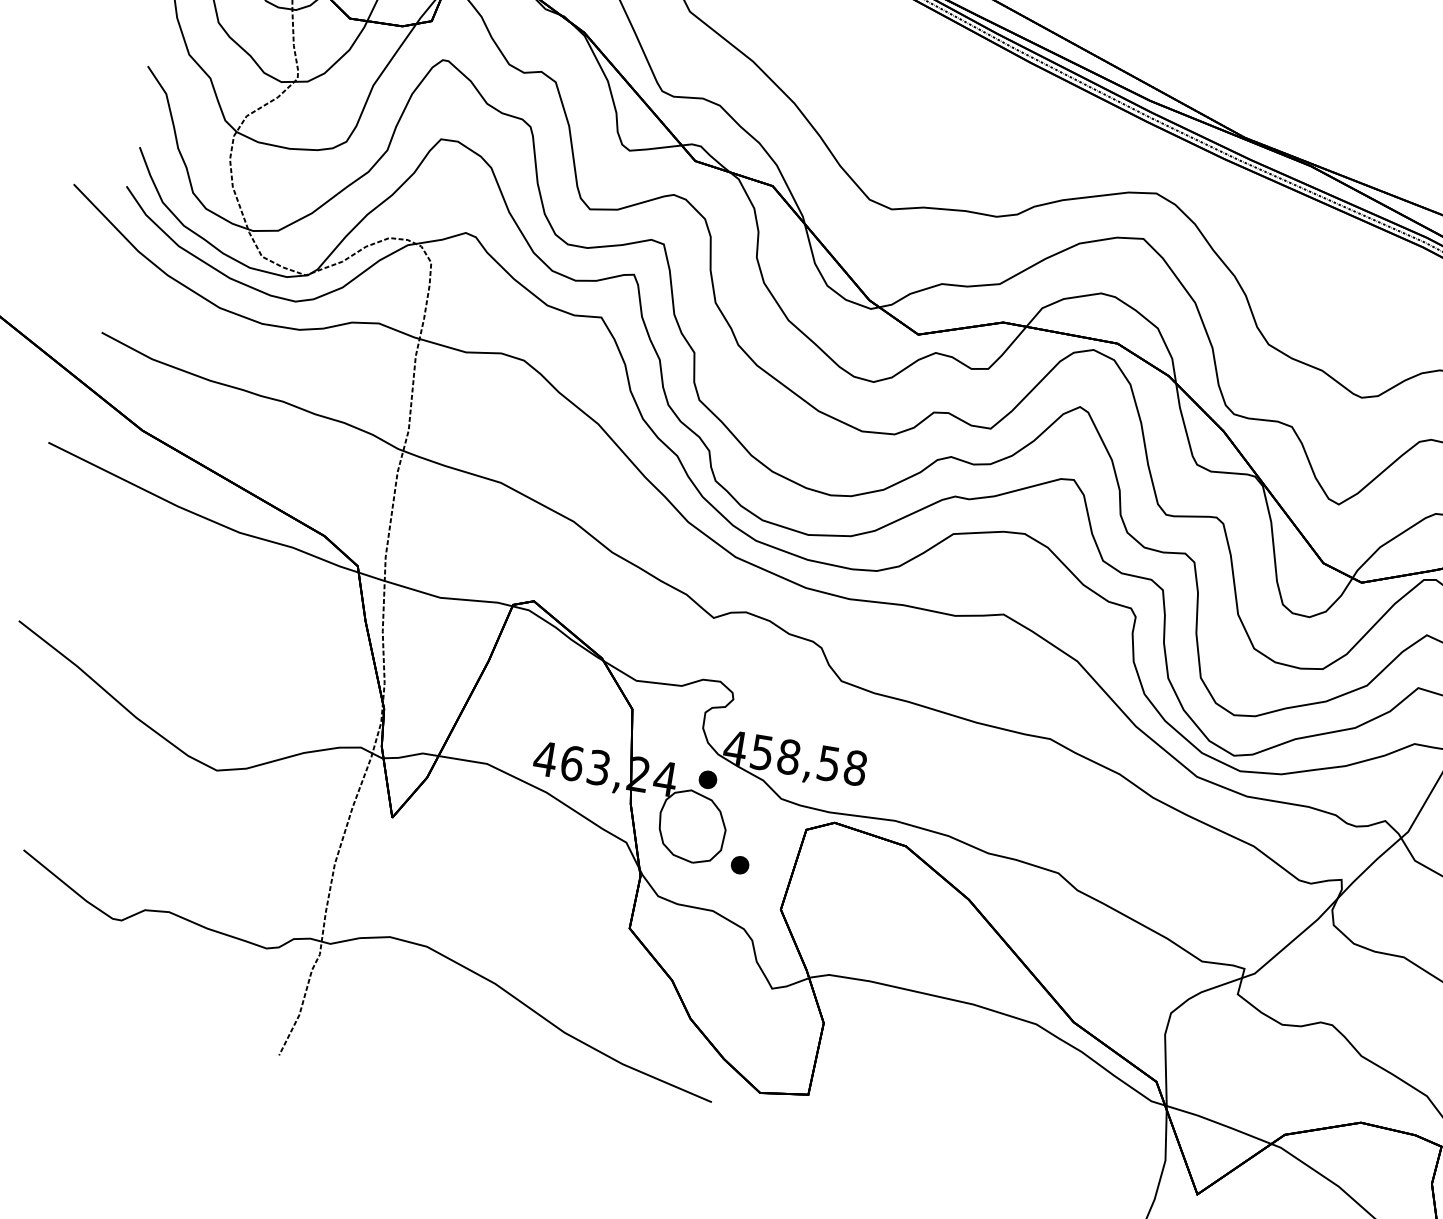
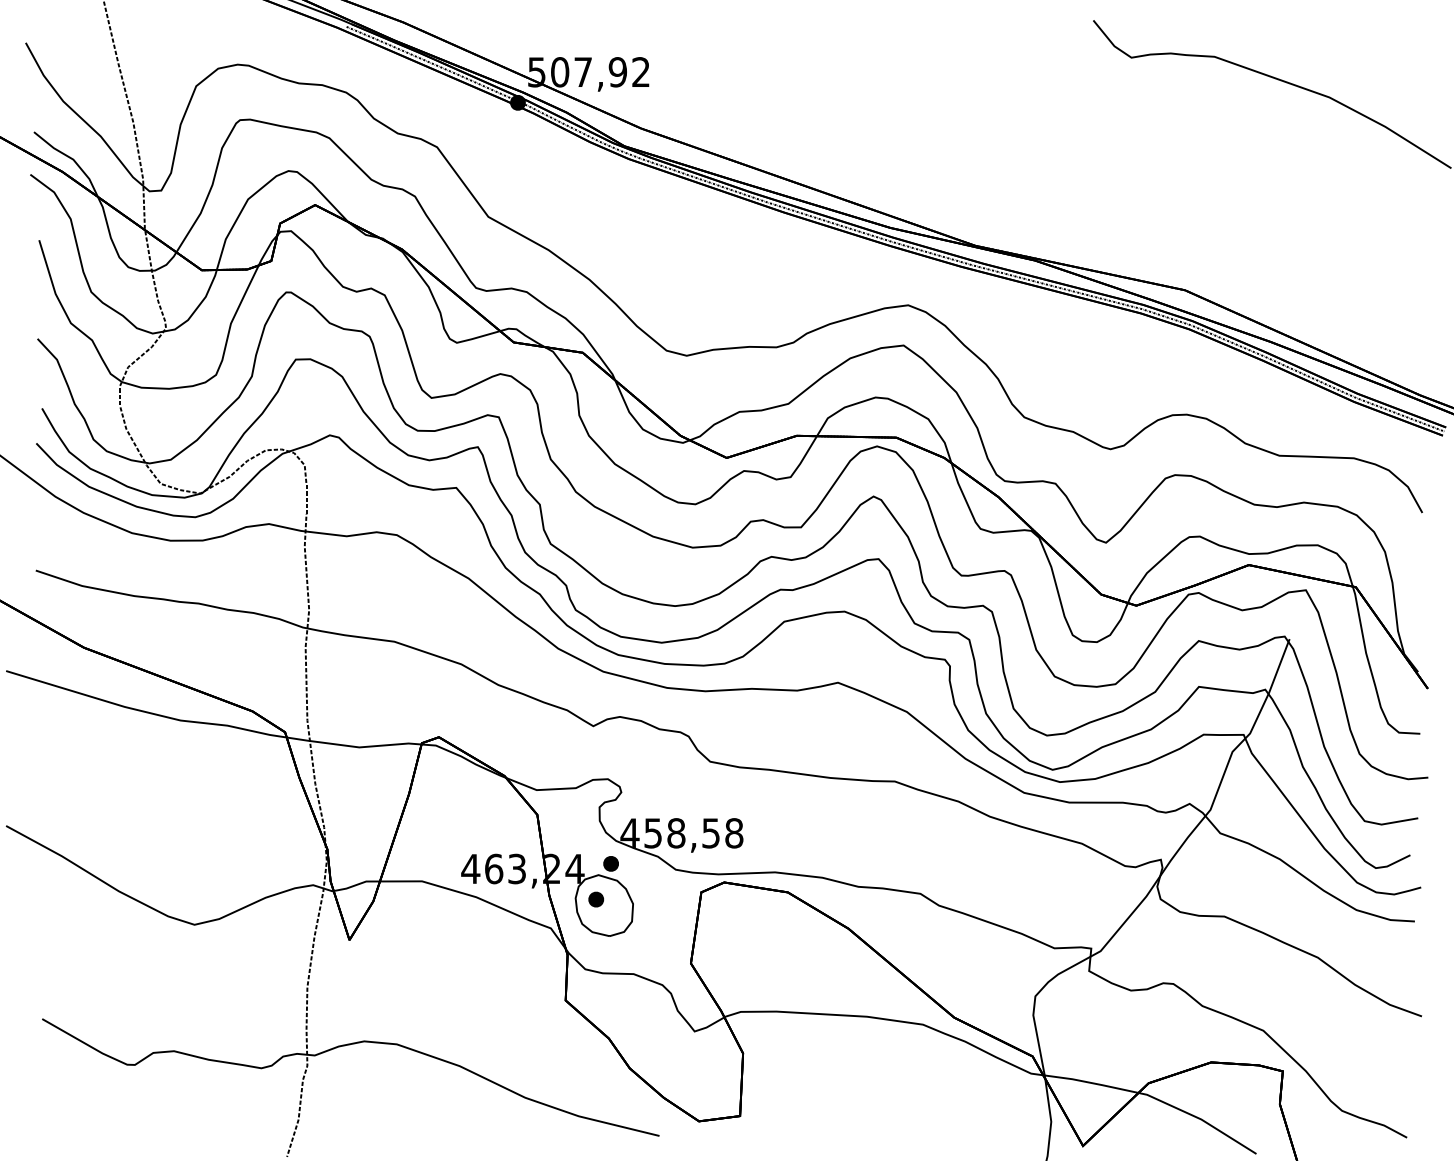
part: (739, 864) -> (595, 899), moved

